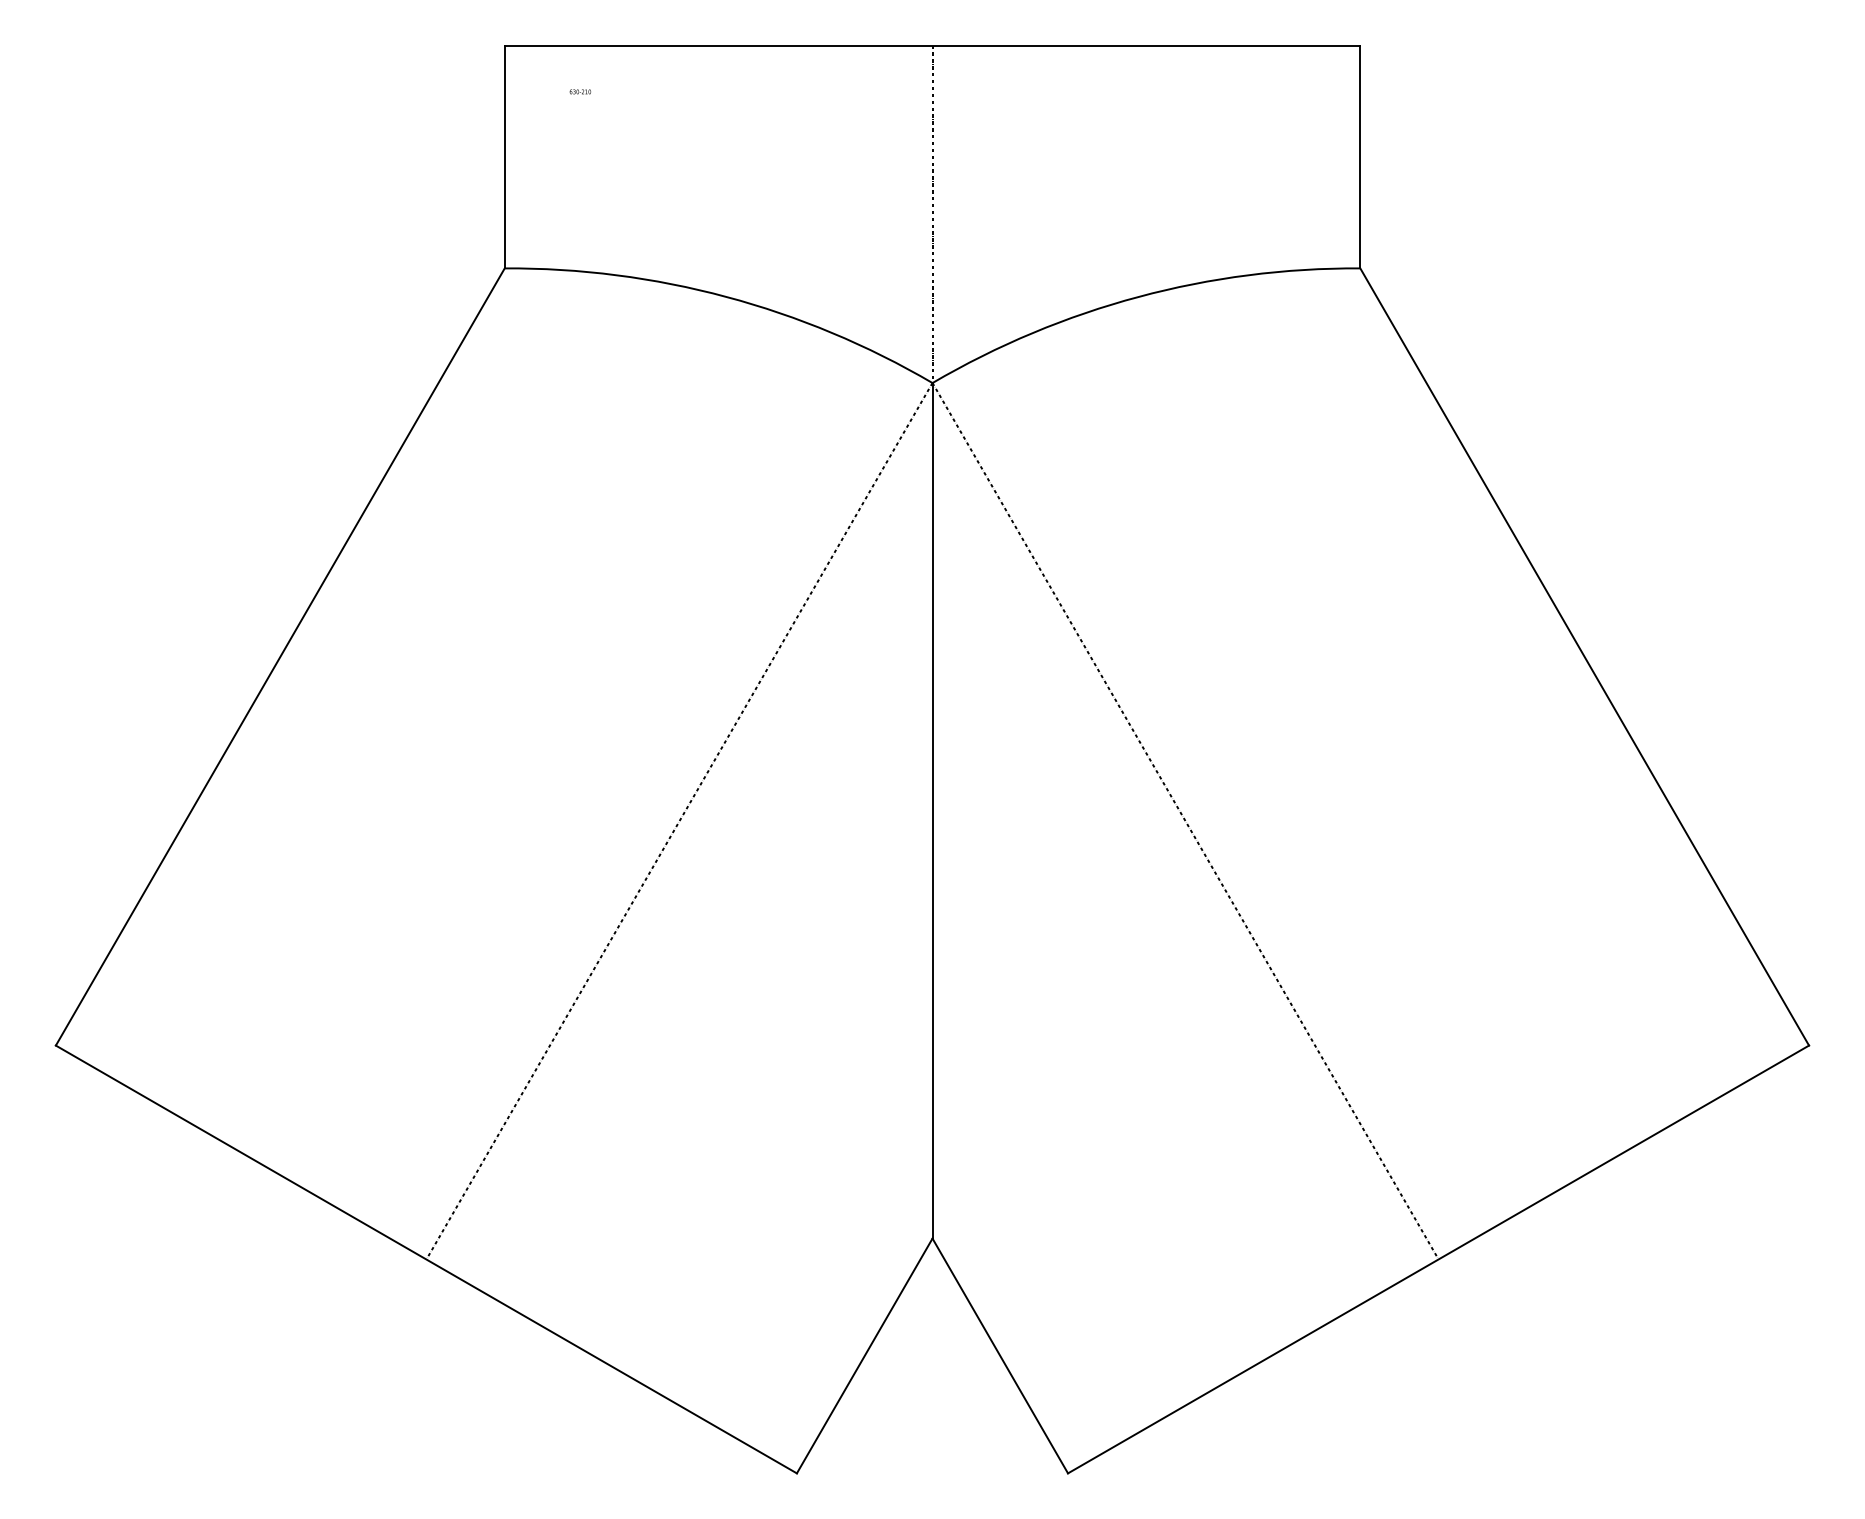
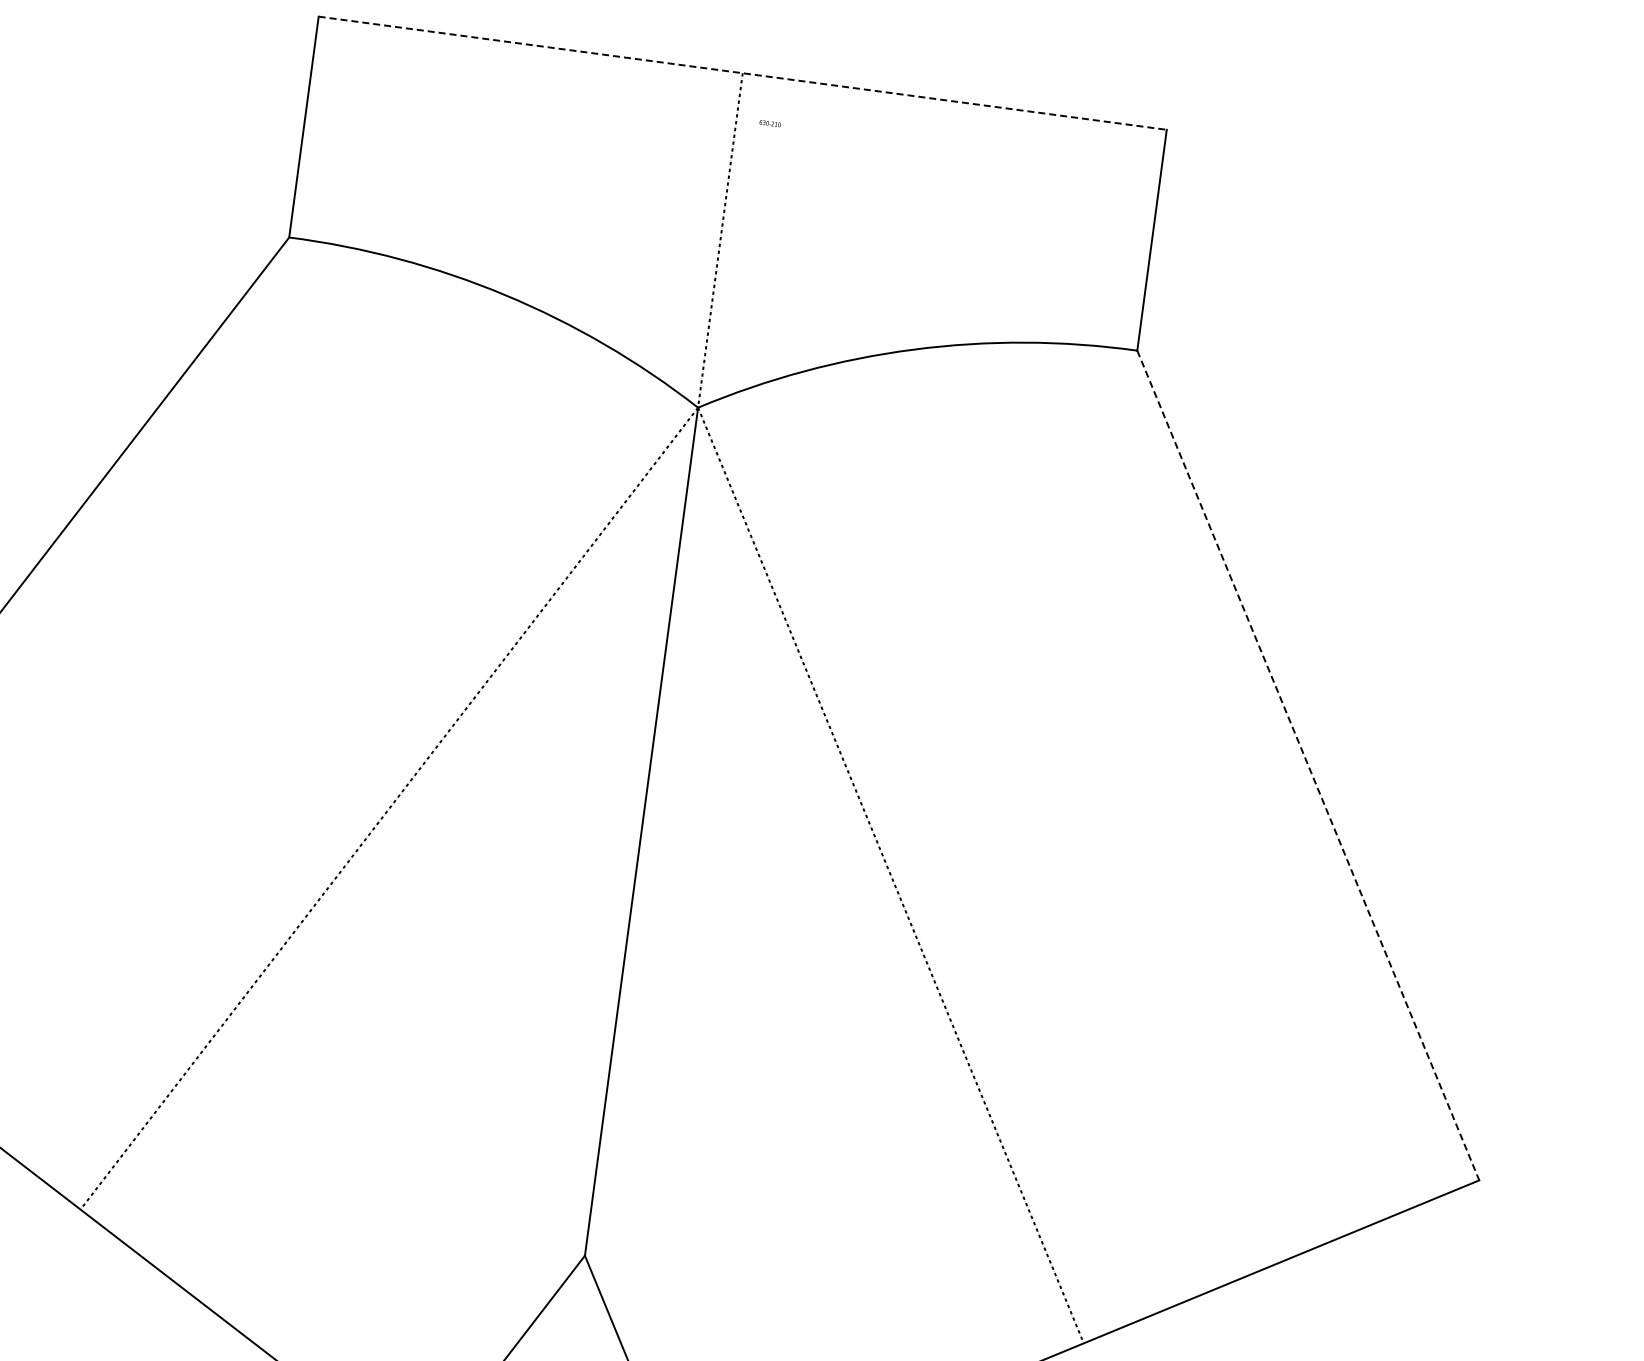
line: (932, 45) -> (742, 73), solid -> dashed
text: (579, 91) -> (769, 123), moved
line: (1584, 657) -> (1308, 765), solid -> dashed

